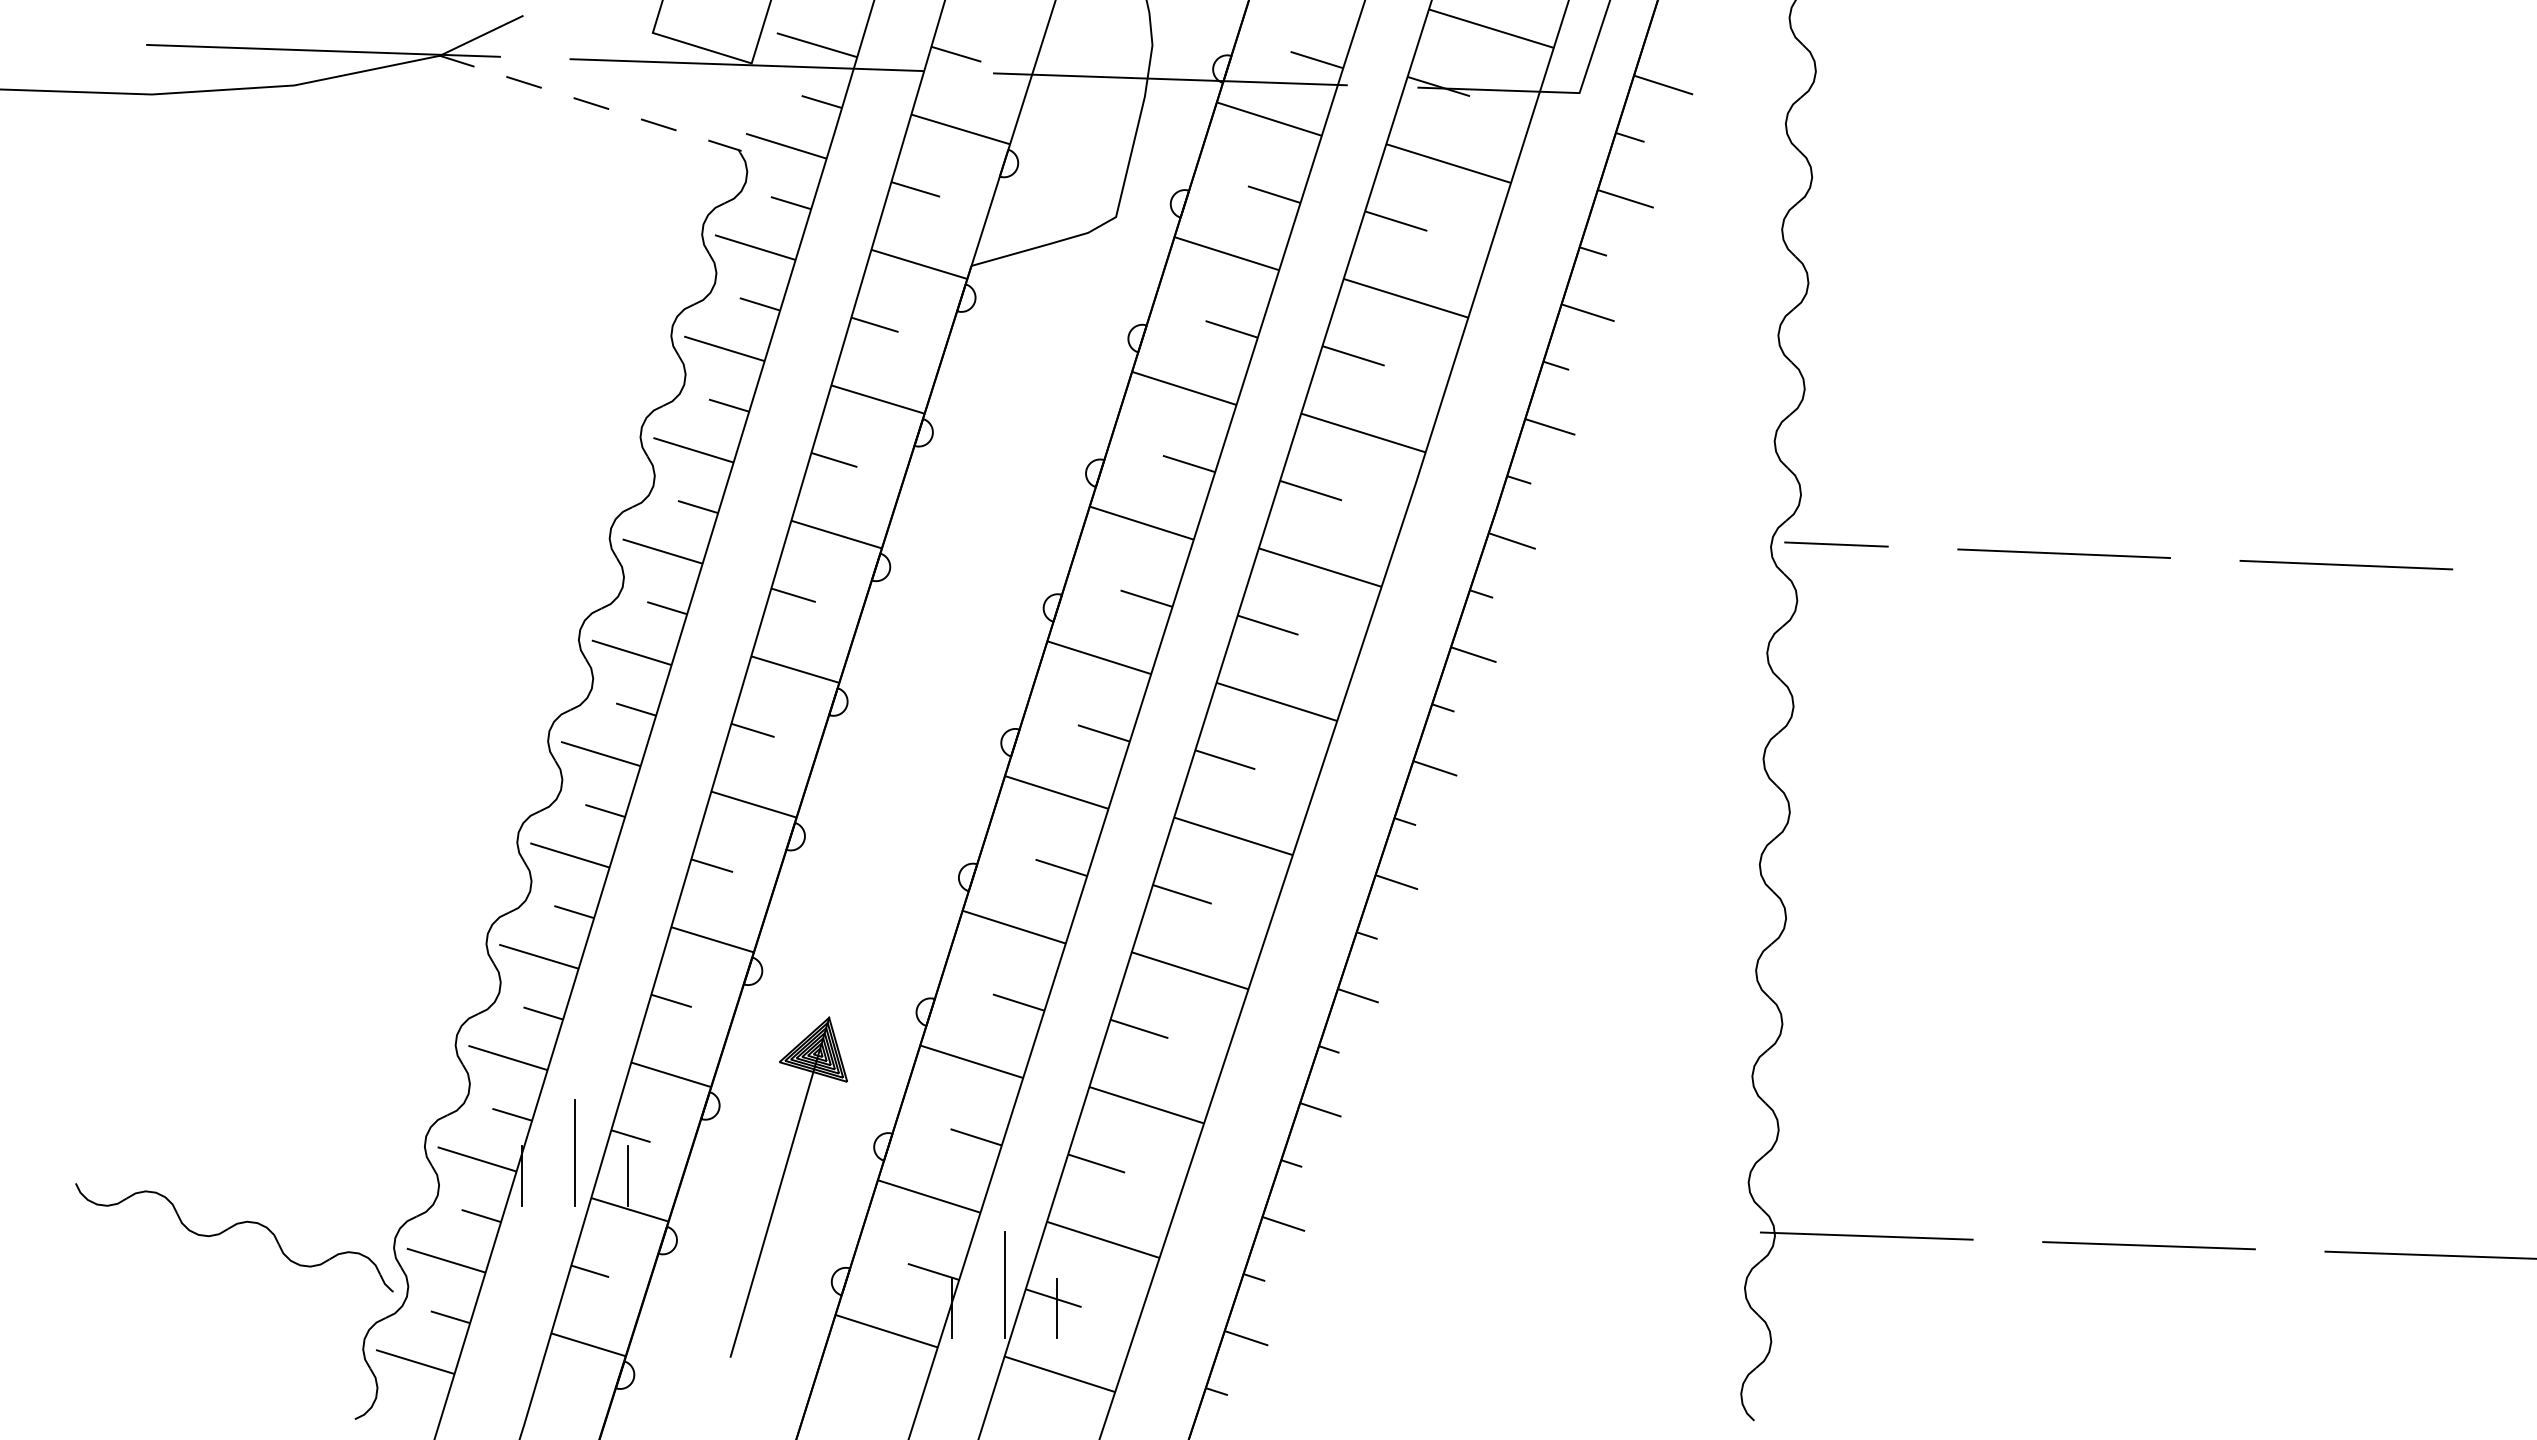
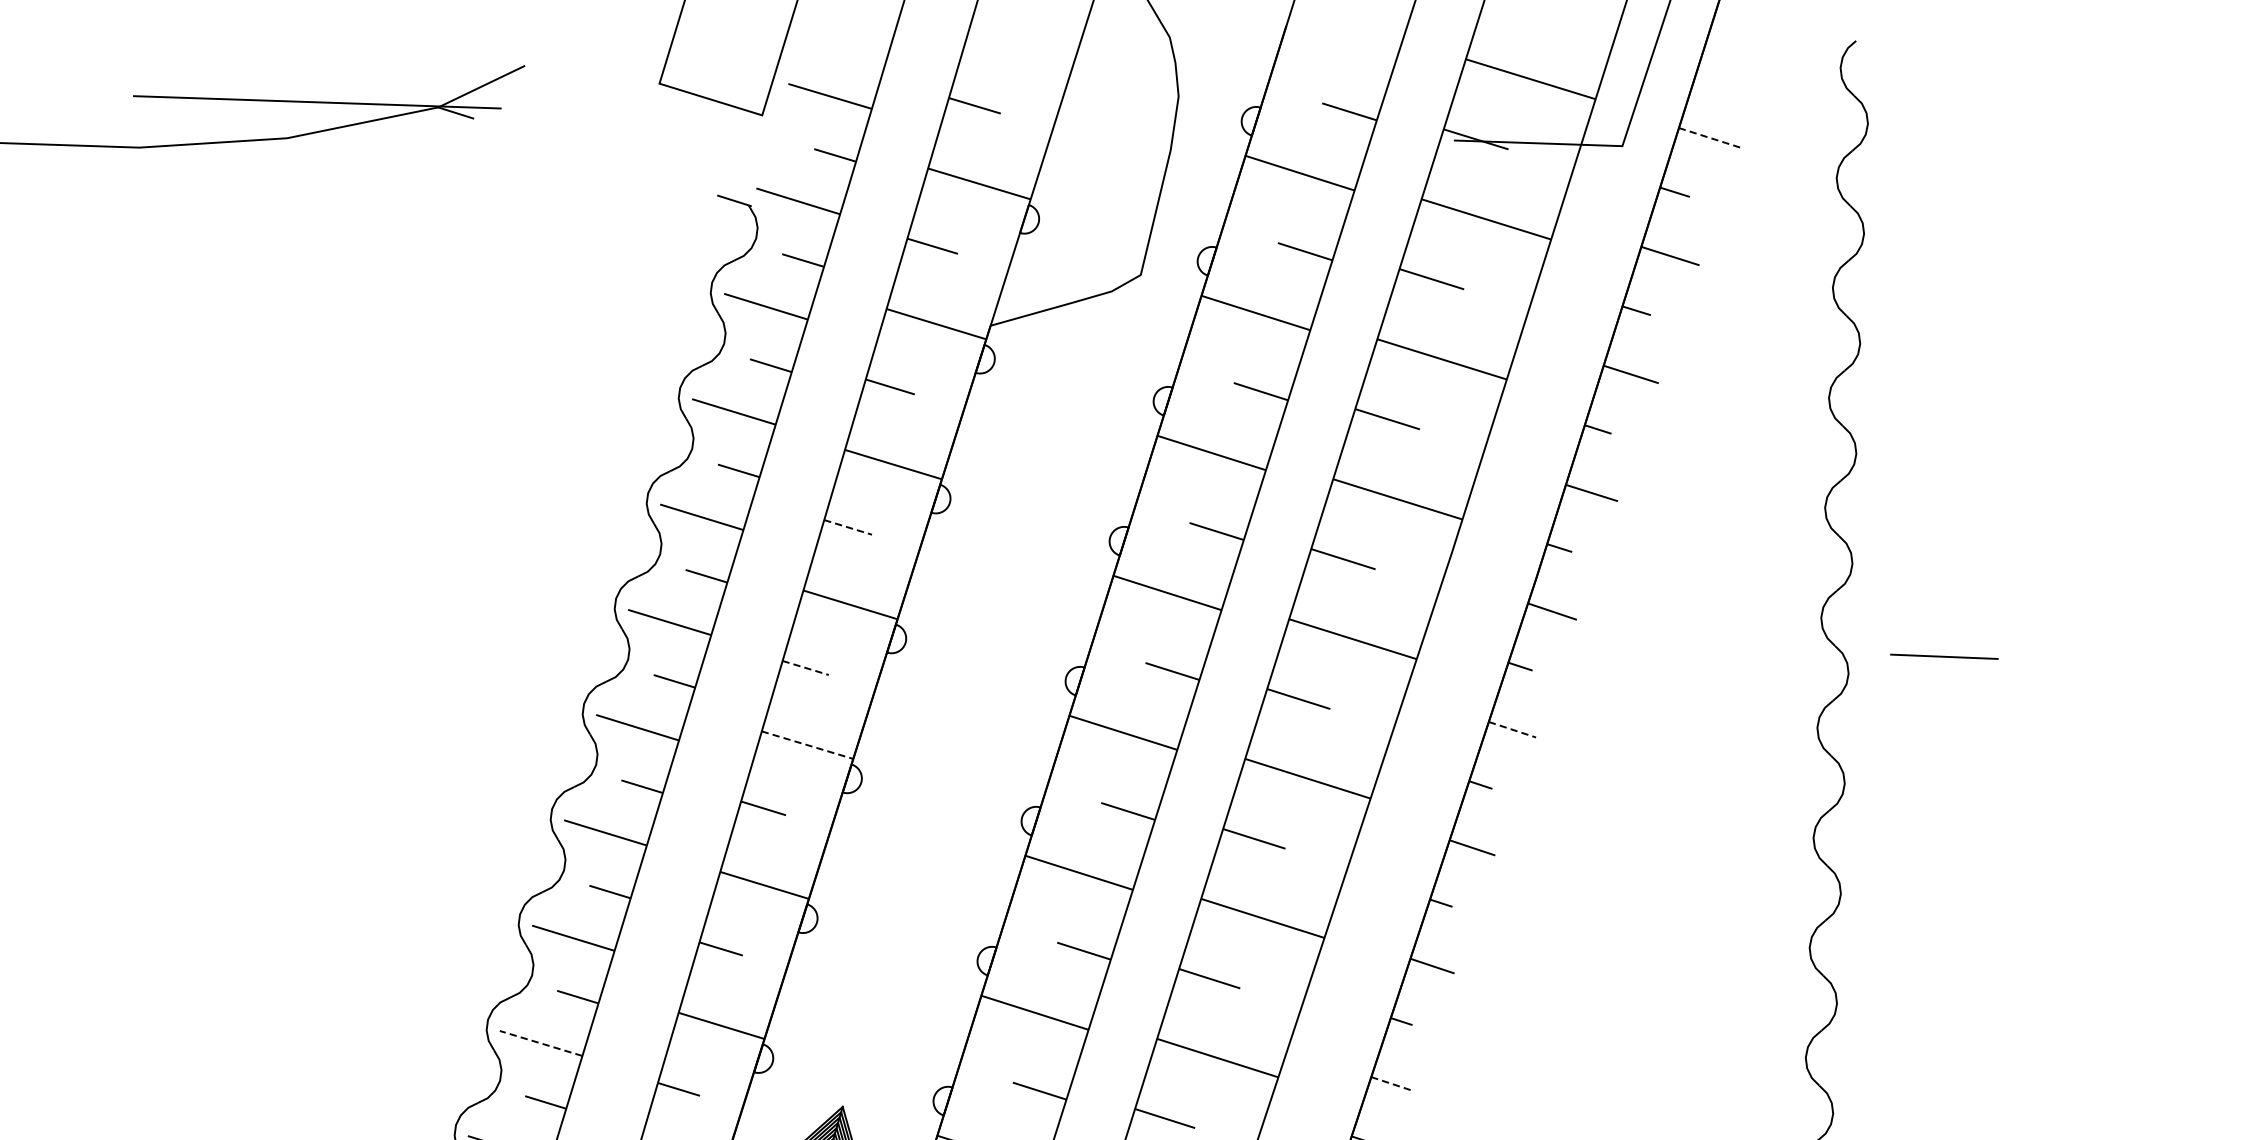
line: (746, 65) -> (756, 117), removed
line: (1169, 79) -> (1196, 132), removed
line: (523, 82) -> (525, 135), removed
line: (1663, 85) -> (1709, 138), solid -> dashed
line: (591, 103) -> (595, 156), removed
line: (658, 124) -> (665, 178), removed
line: (834, 460) -> (848, 527), solid -> dashed
line: (1836, 544) -> (1944, 656), moved
line: (2063, 553) -> (2125, 624), removed
line: (793, 595) -> (805, 668), solid -> dashed
line: (1473, 654) -> (1512, 729), solid -> dashed
line: (795, 669) -> (807, 745), solid -> dashed
line: (538, 956) -> (540, 1043), solid -> dashed
line: (1358, 995) -> (1392, 1083), solid -> dashed

